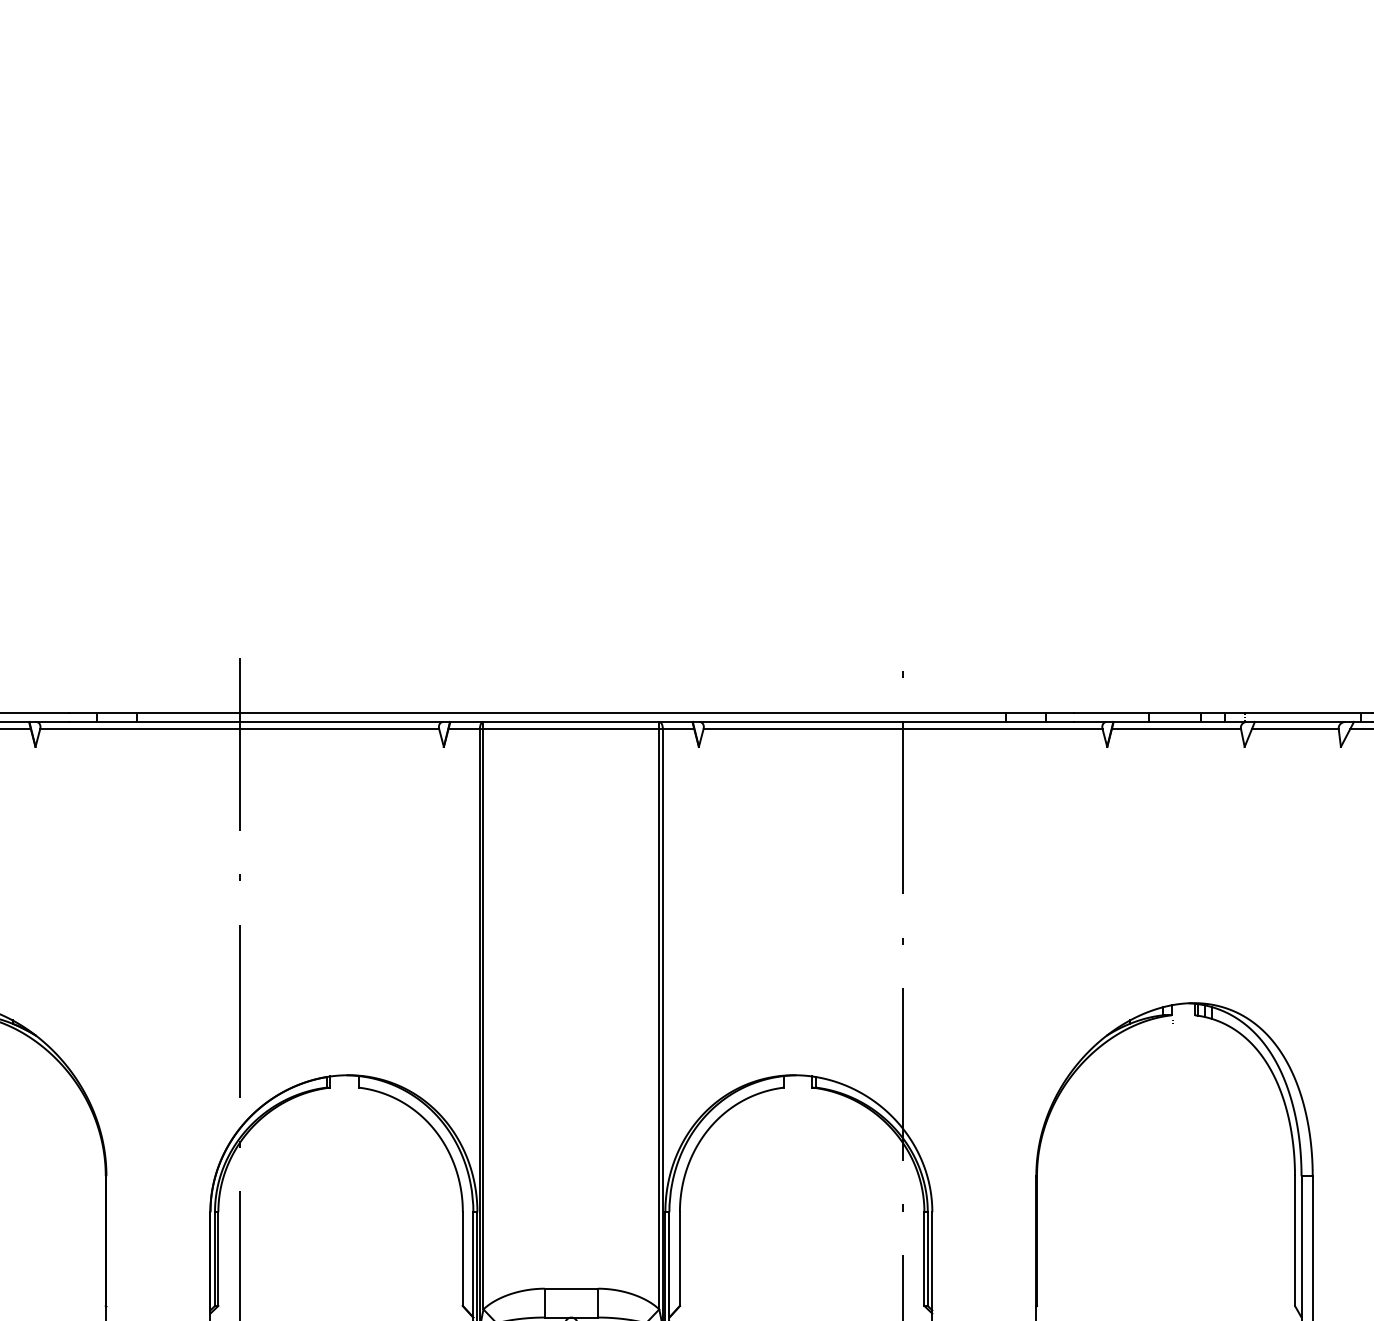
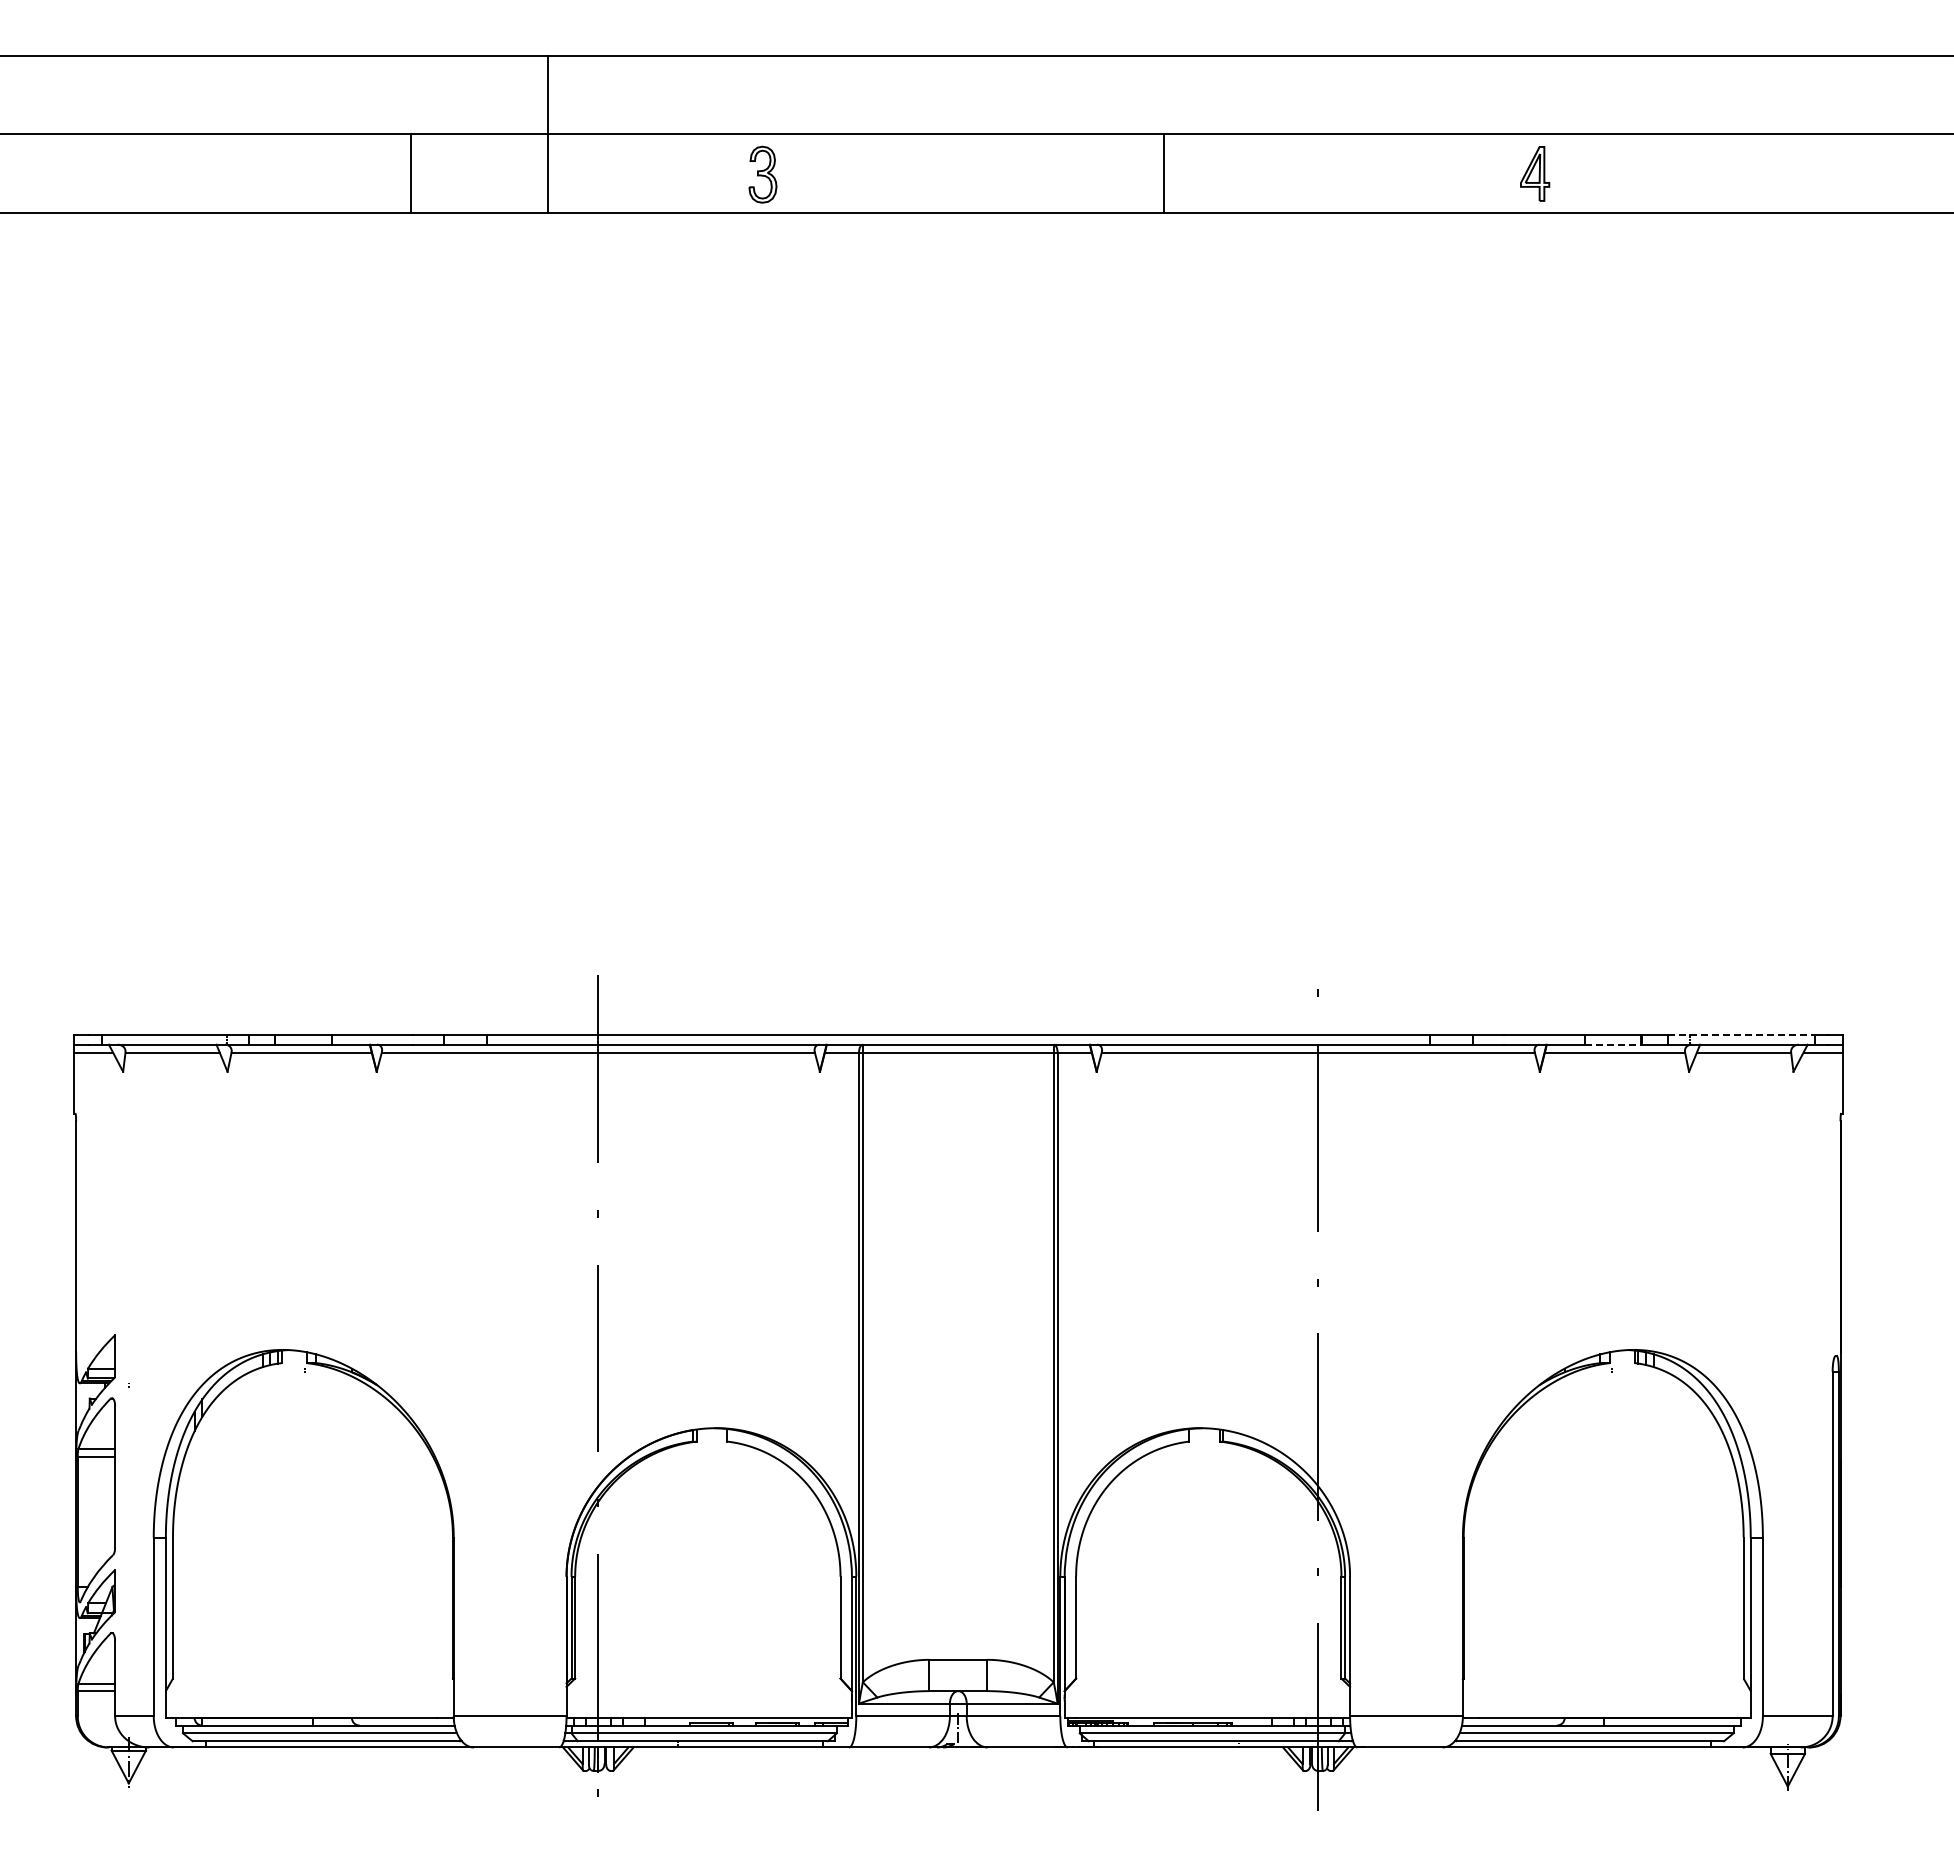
line: (1293, 713) -> (1741, 1035), solid -> dashed
line: (1175, 721) -> (1613, 1044), solid -> dashed

